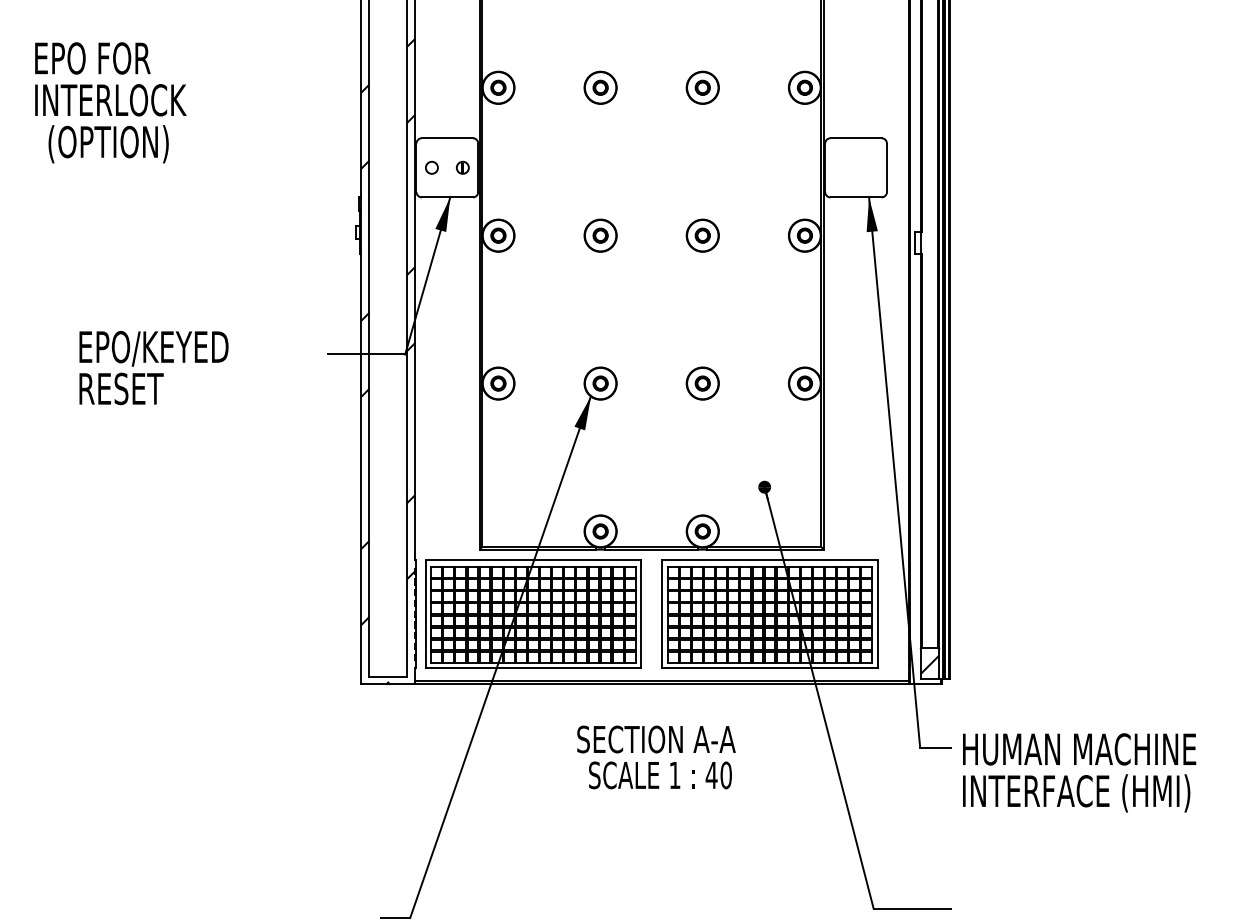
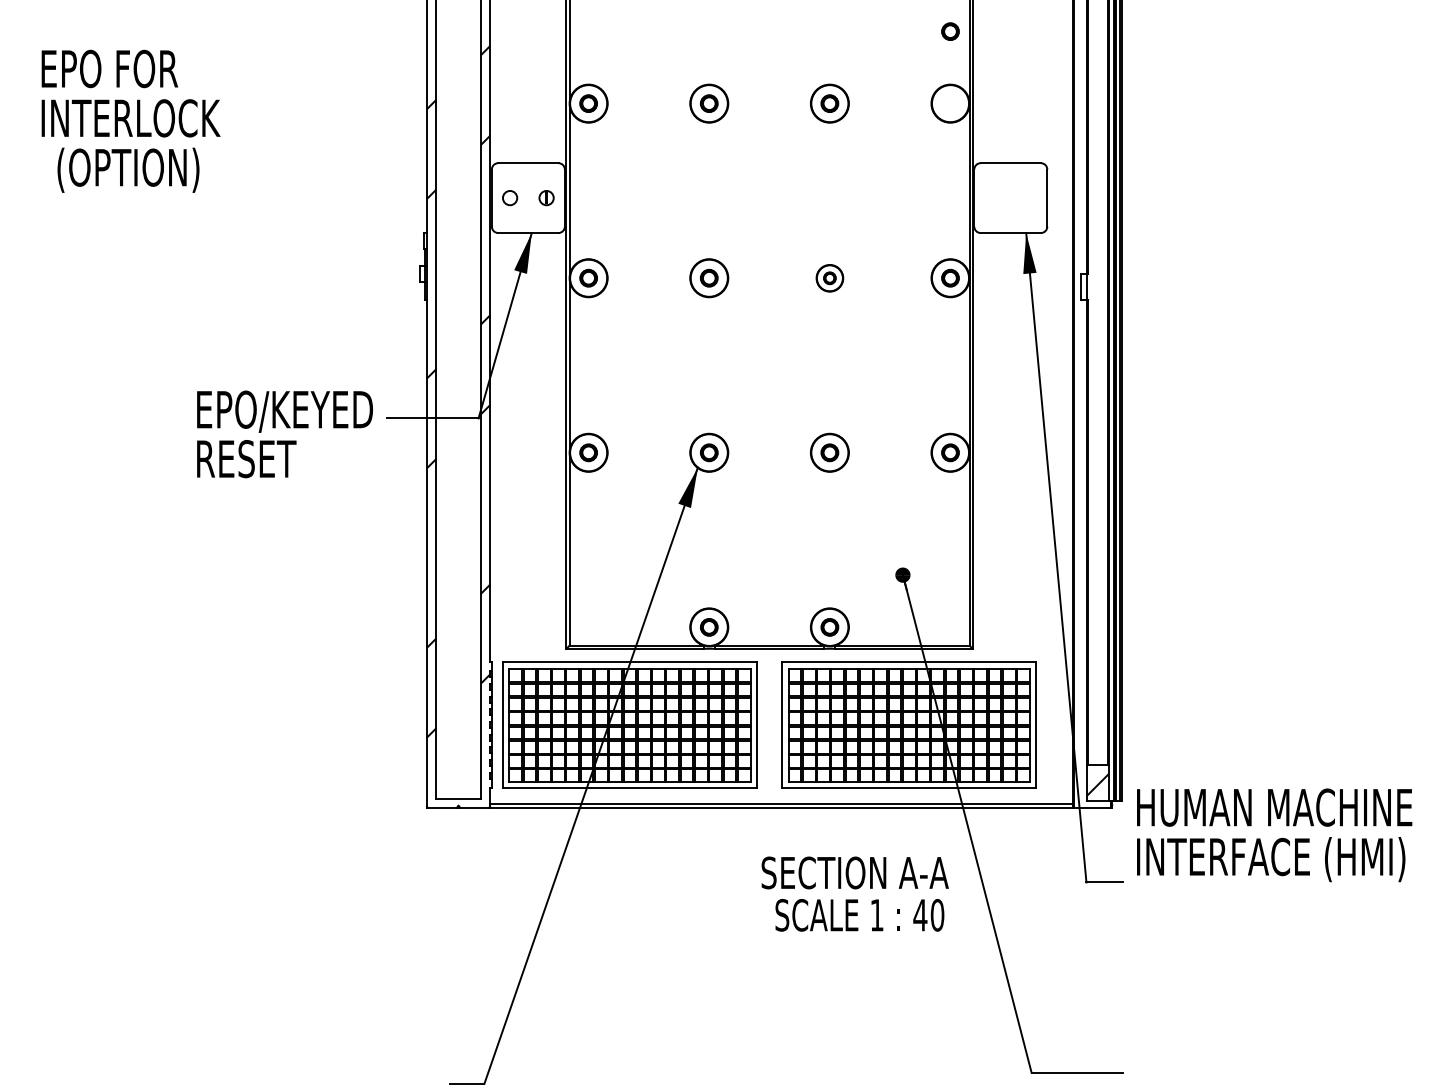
circle: (804, 87) -> (950, 31), moved
part: (702, 235) -> (829, 278), size x0.7
text: (153, 368) -> (284, 434), moved
text: (655, 756) -> (854, 893), moved
text: (1079, 773) -> (1274, 835), moved

